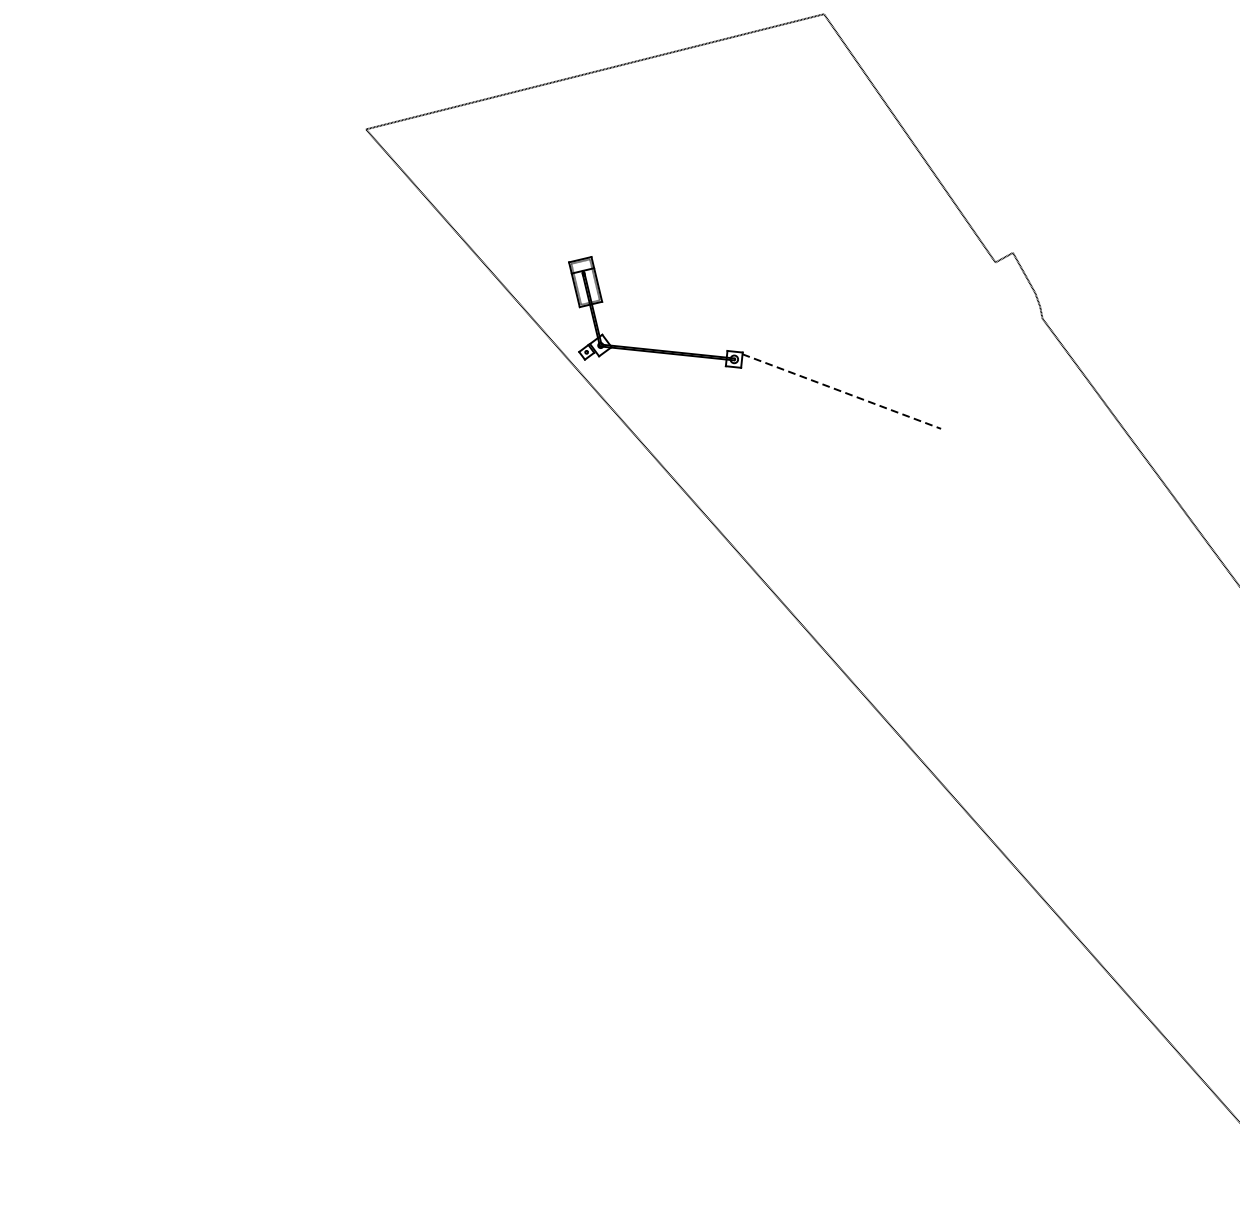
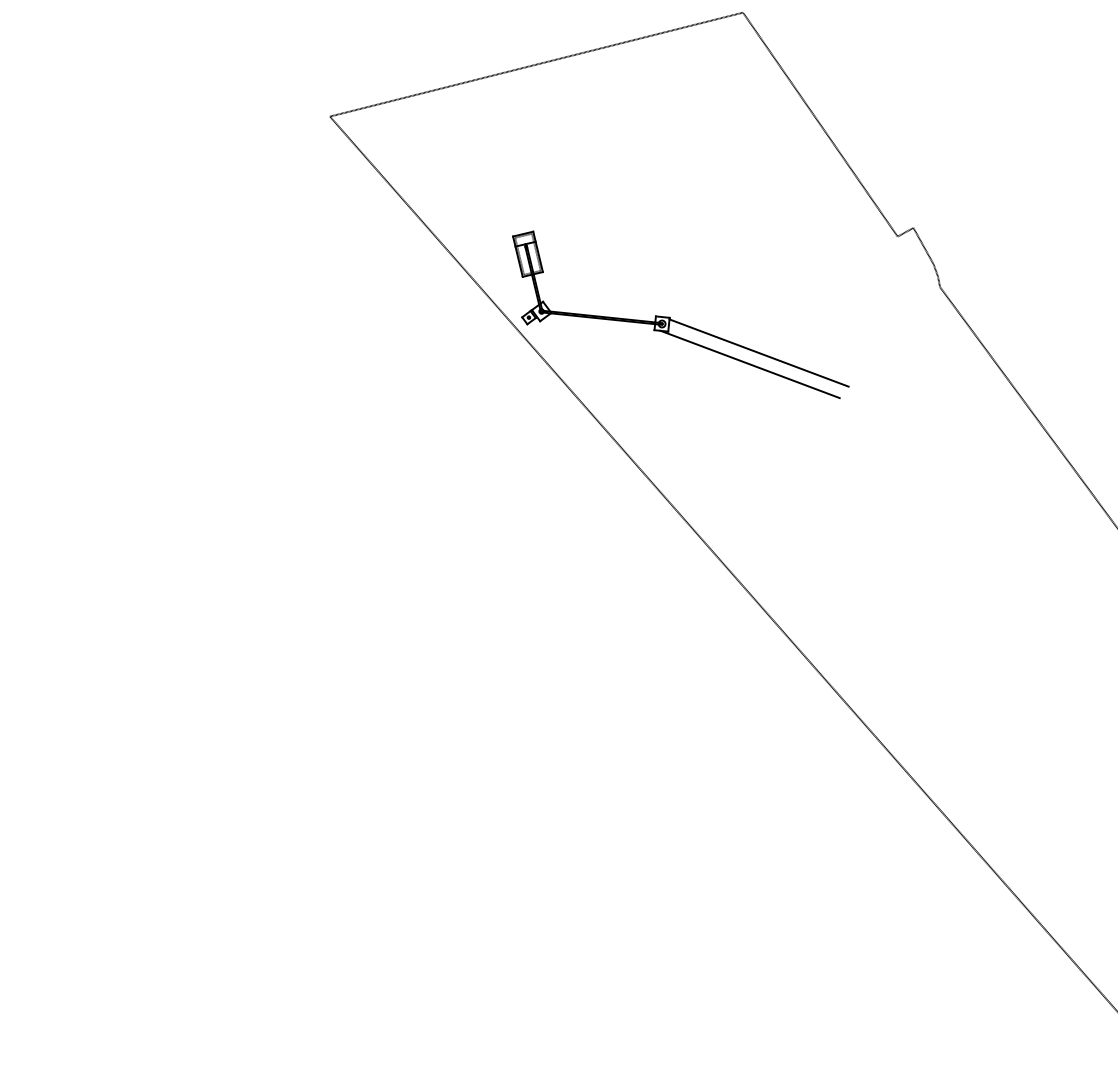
line: (842, 392) -> (759, 353), dashed -> solid
line: (831, 404) -> (749, 364), added

